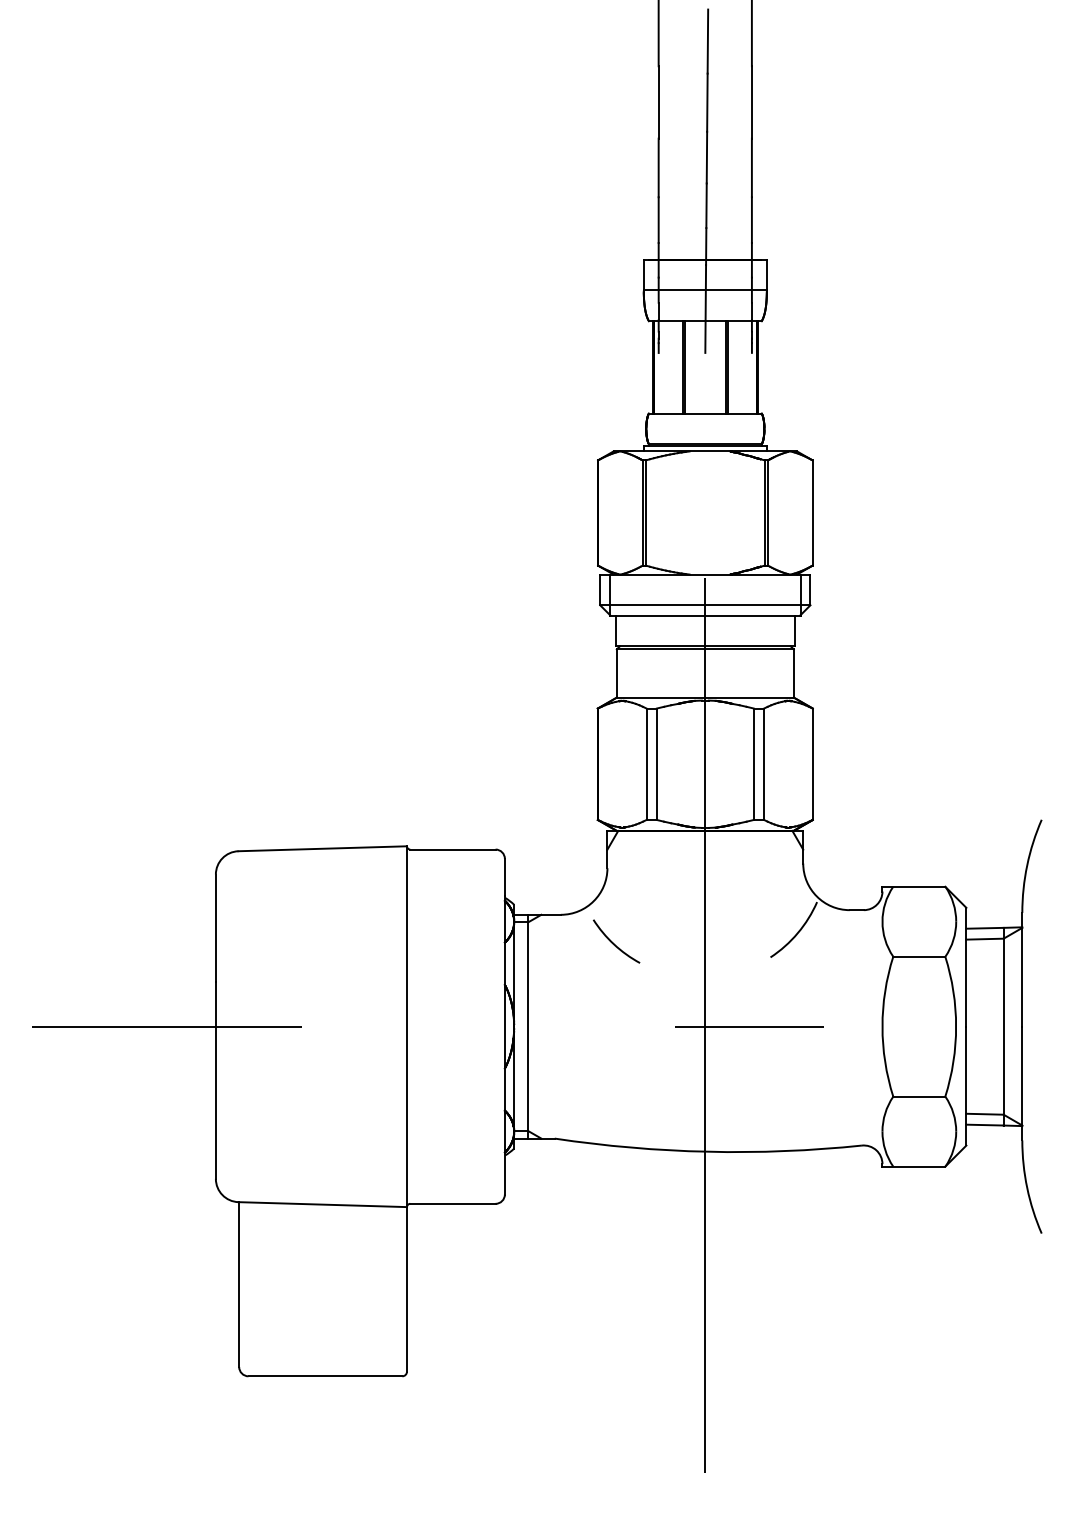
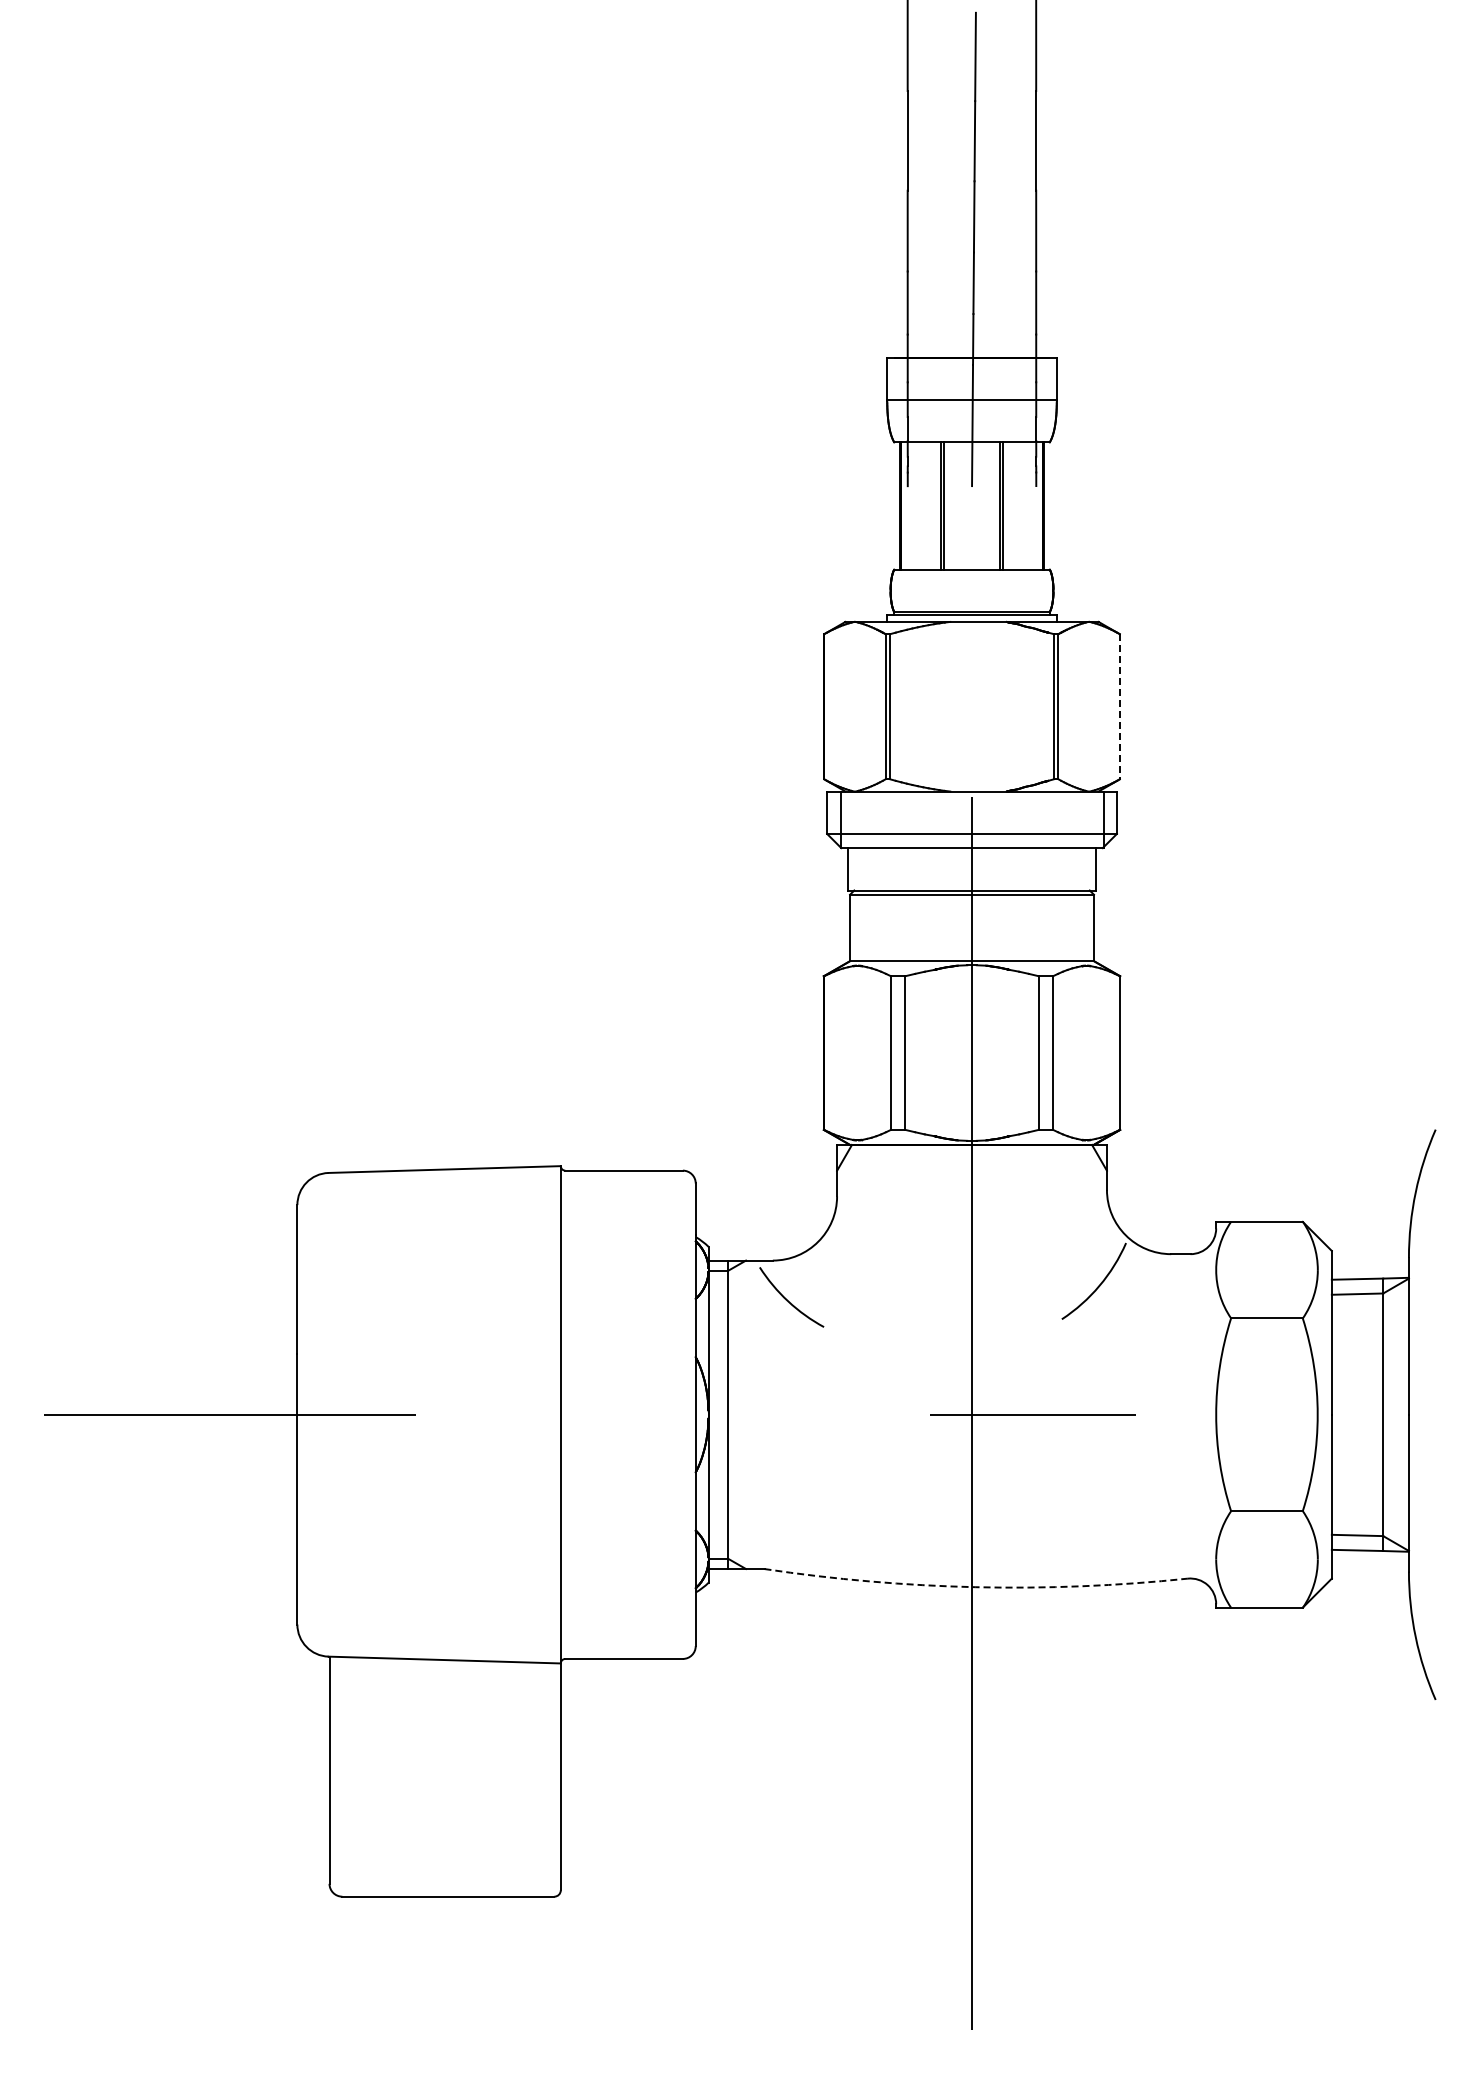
line: (812, 512) -> (1119, 706), solid -> dashed
arc: (614, 943) -> (788, 1300), moved
arc: (707, 1151) -> (975, 1587), solid -> dashed

